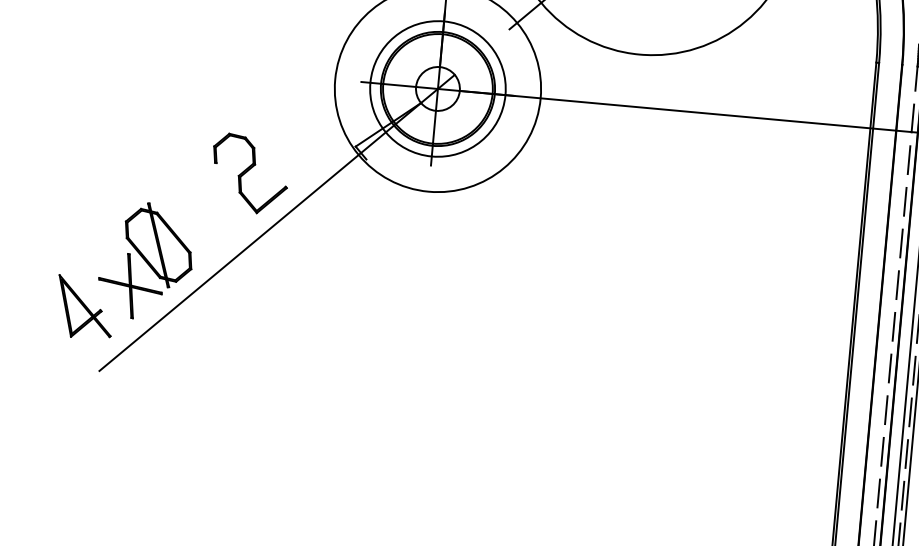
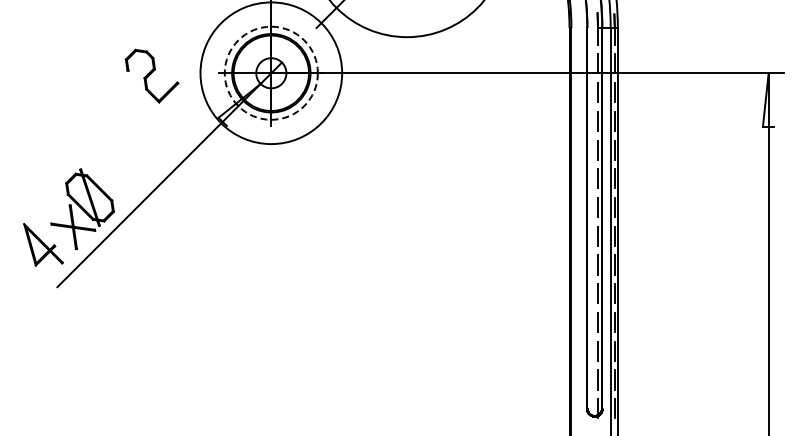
circle: (436, 87) -> (270, 72), solid -> dashed
part: (249, 173) -> (151, 75), moved

